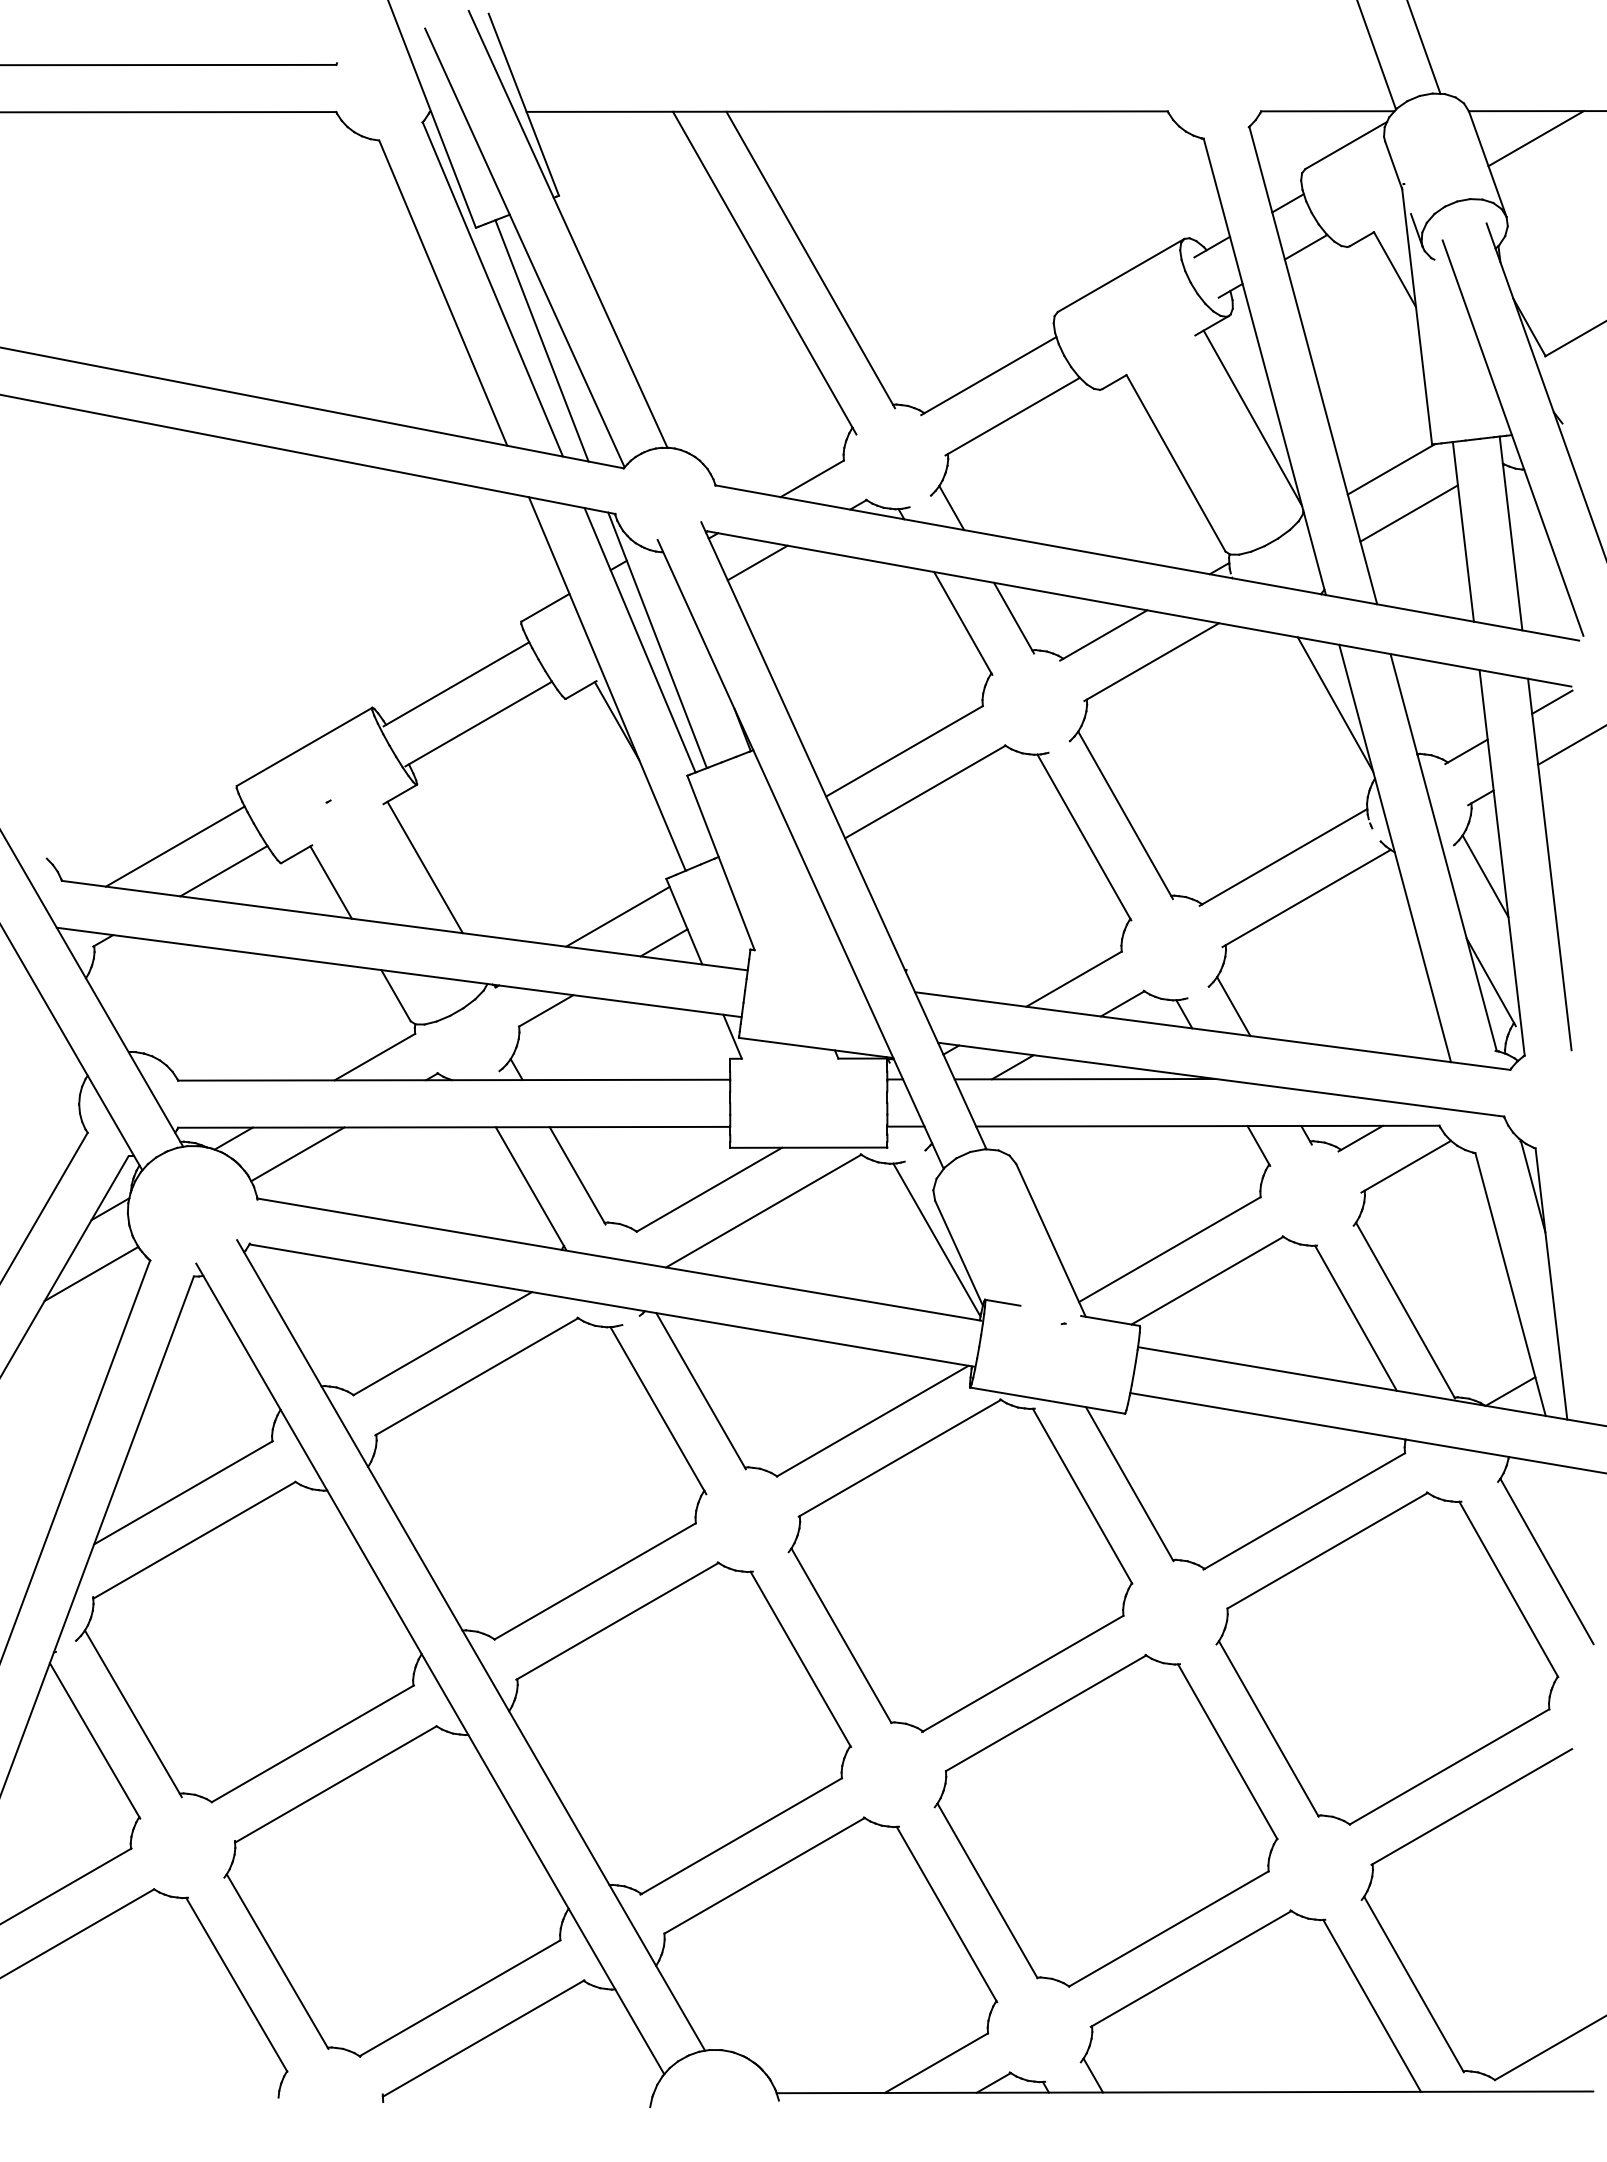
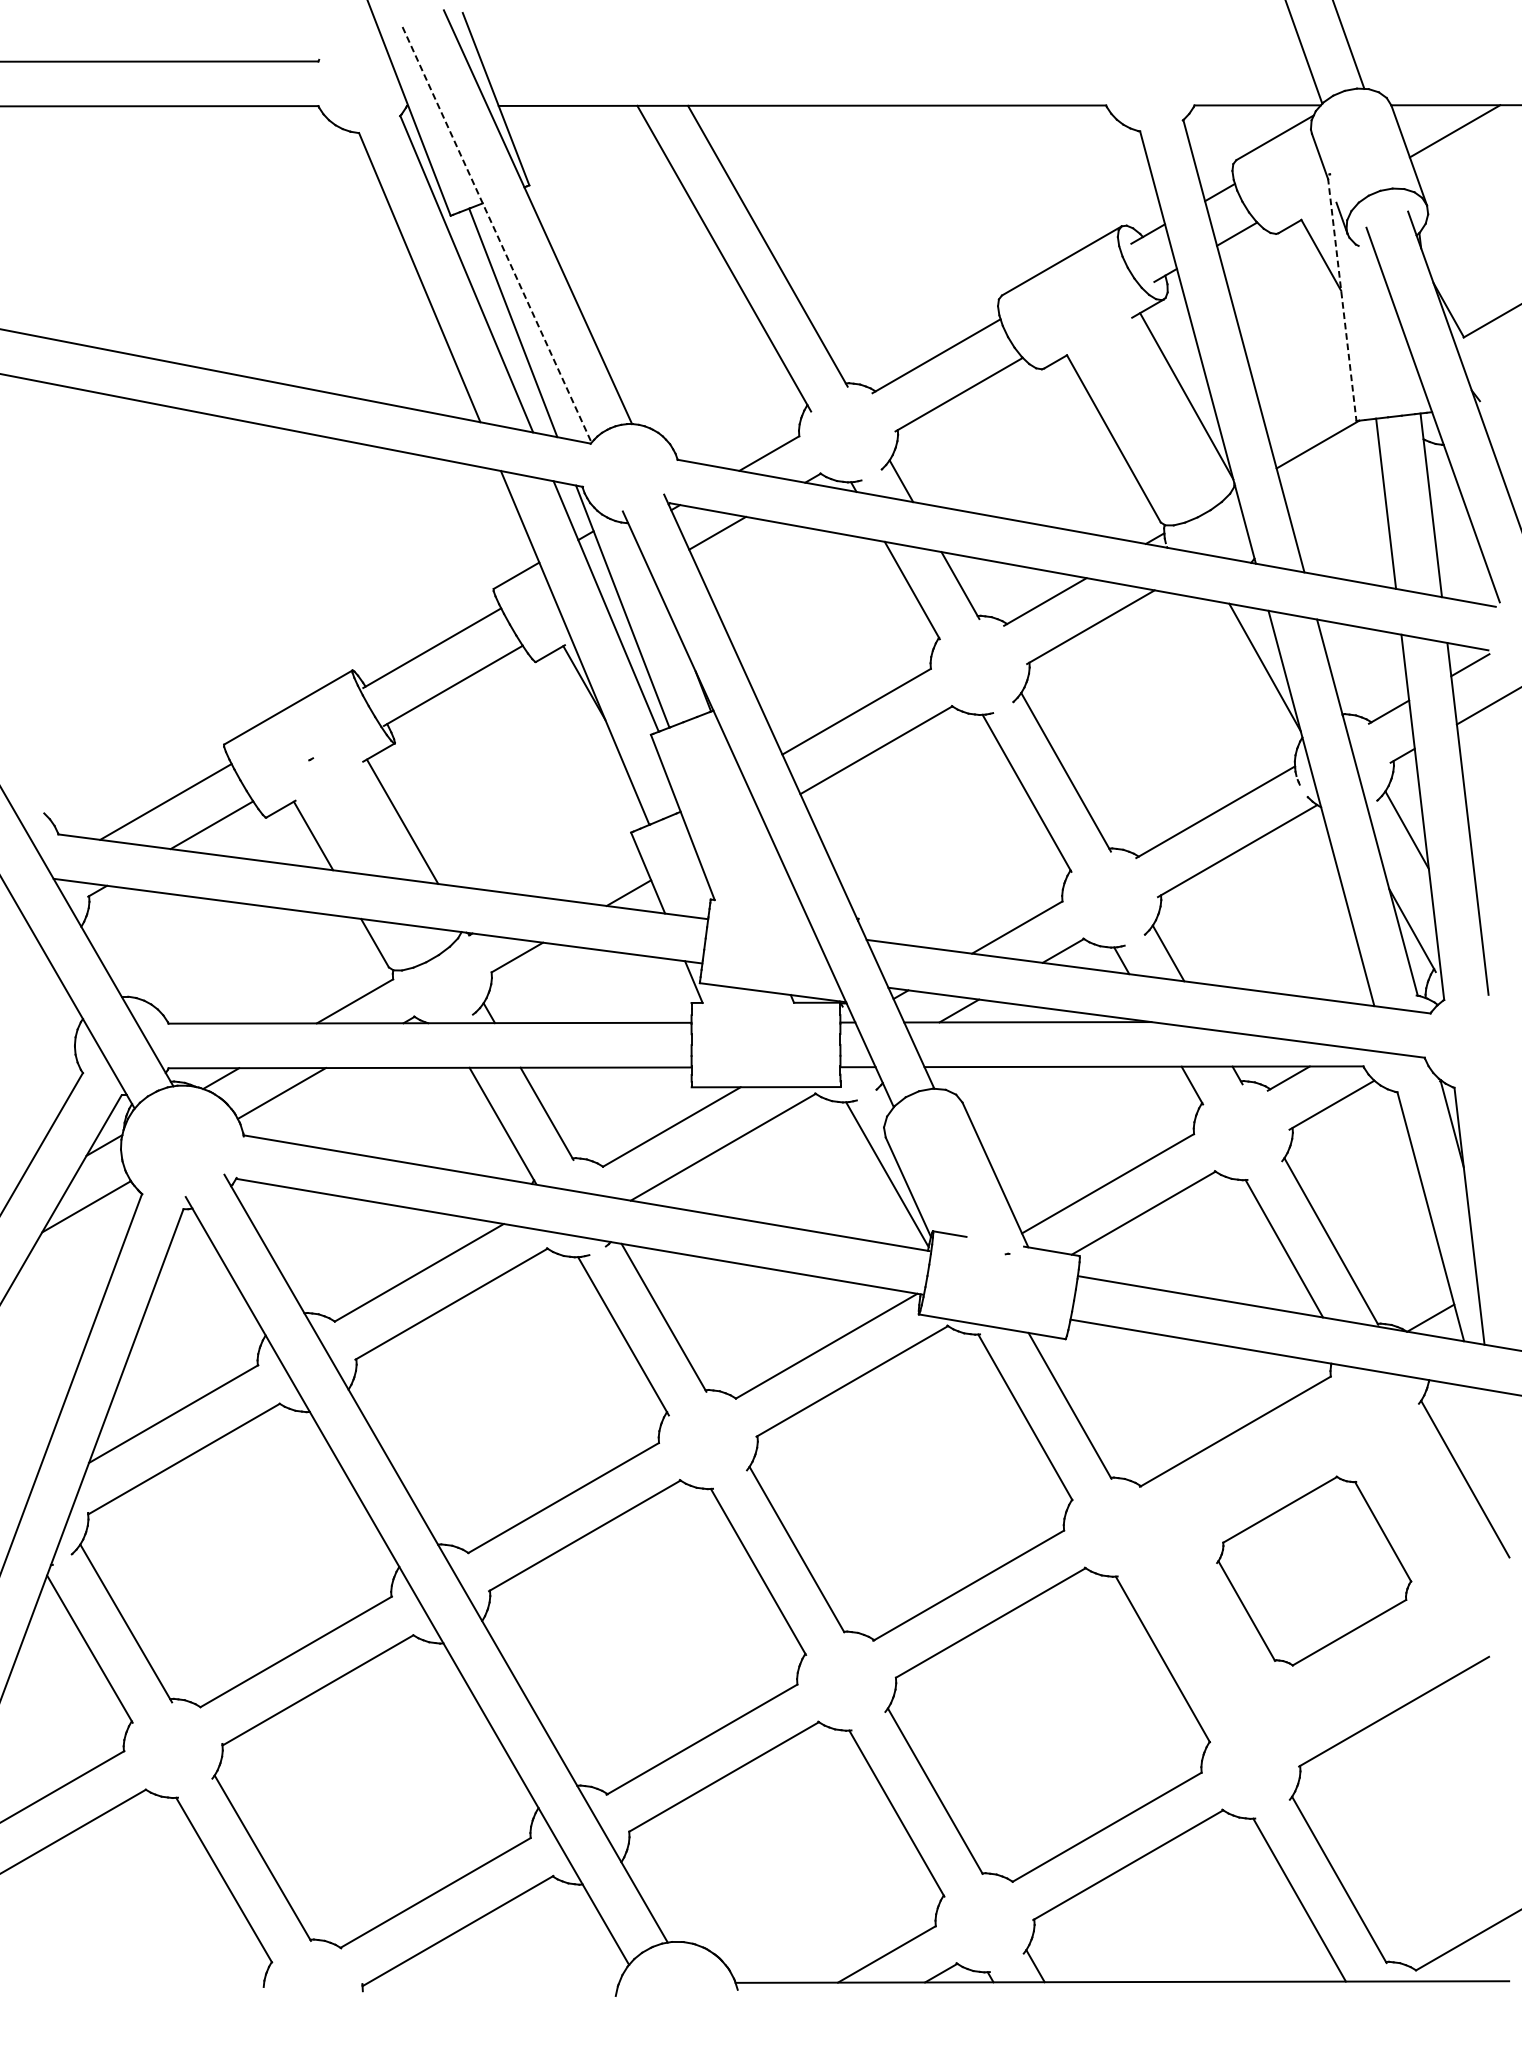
line: (525, 248) -> (497, 235), solid -> dashed
line: (1417, 316) -> (1342, 299), solid -> dashed
line: (1408, 513) -> (1334, 486), removed
line: (617, 916) -> (584, 868), removed
part: (1387, 1658) -> (1314, 1571), size x0.6

